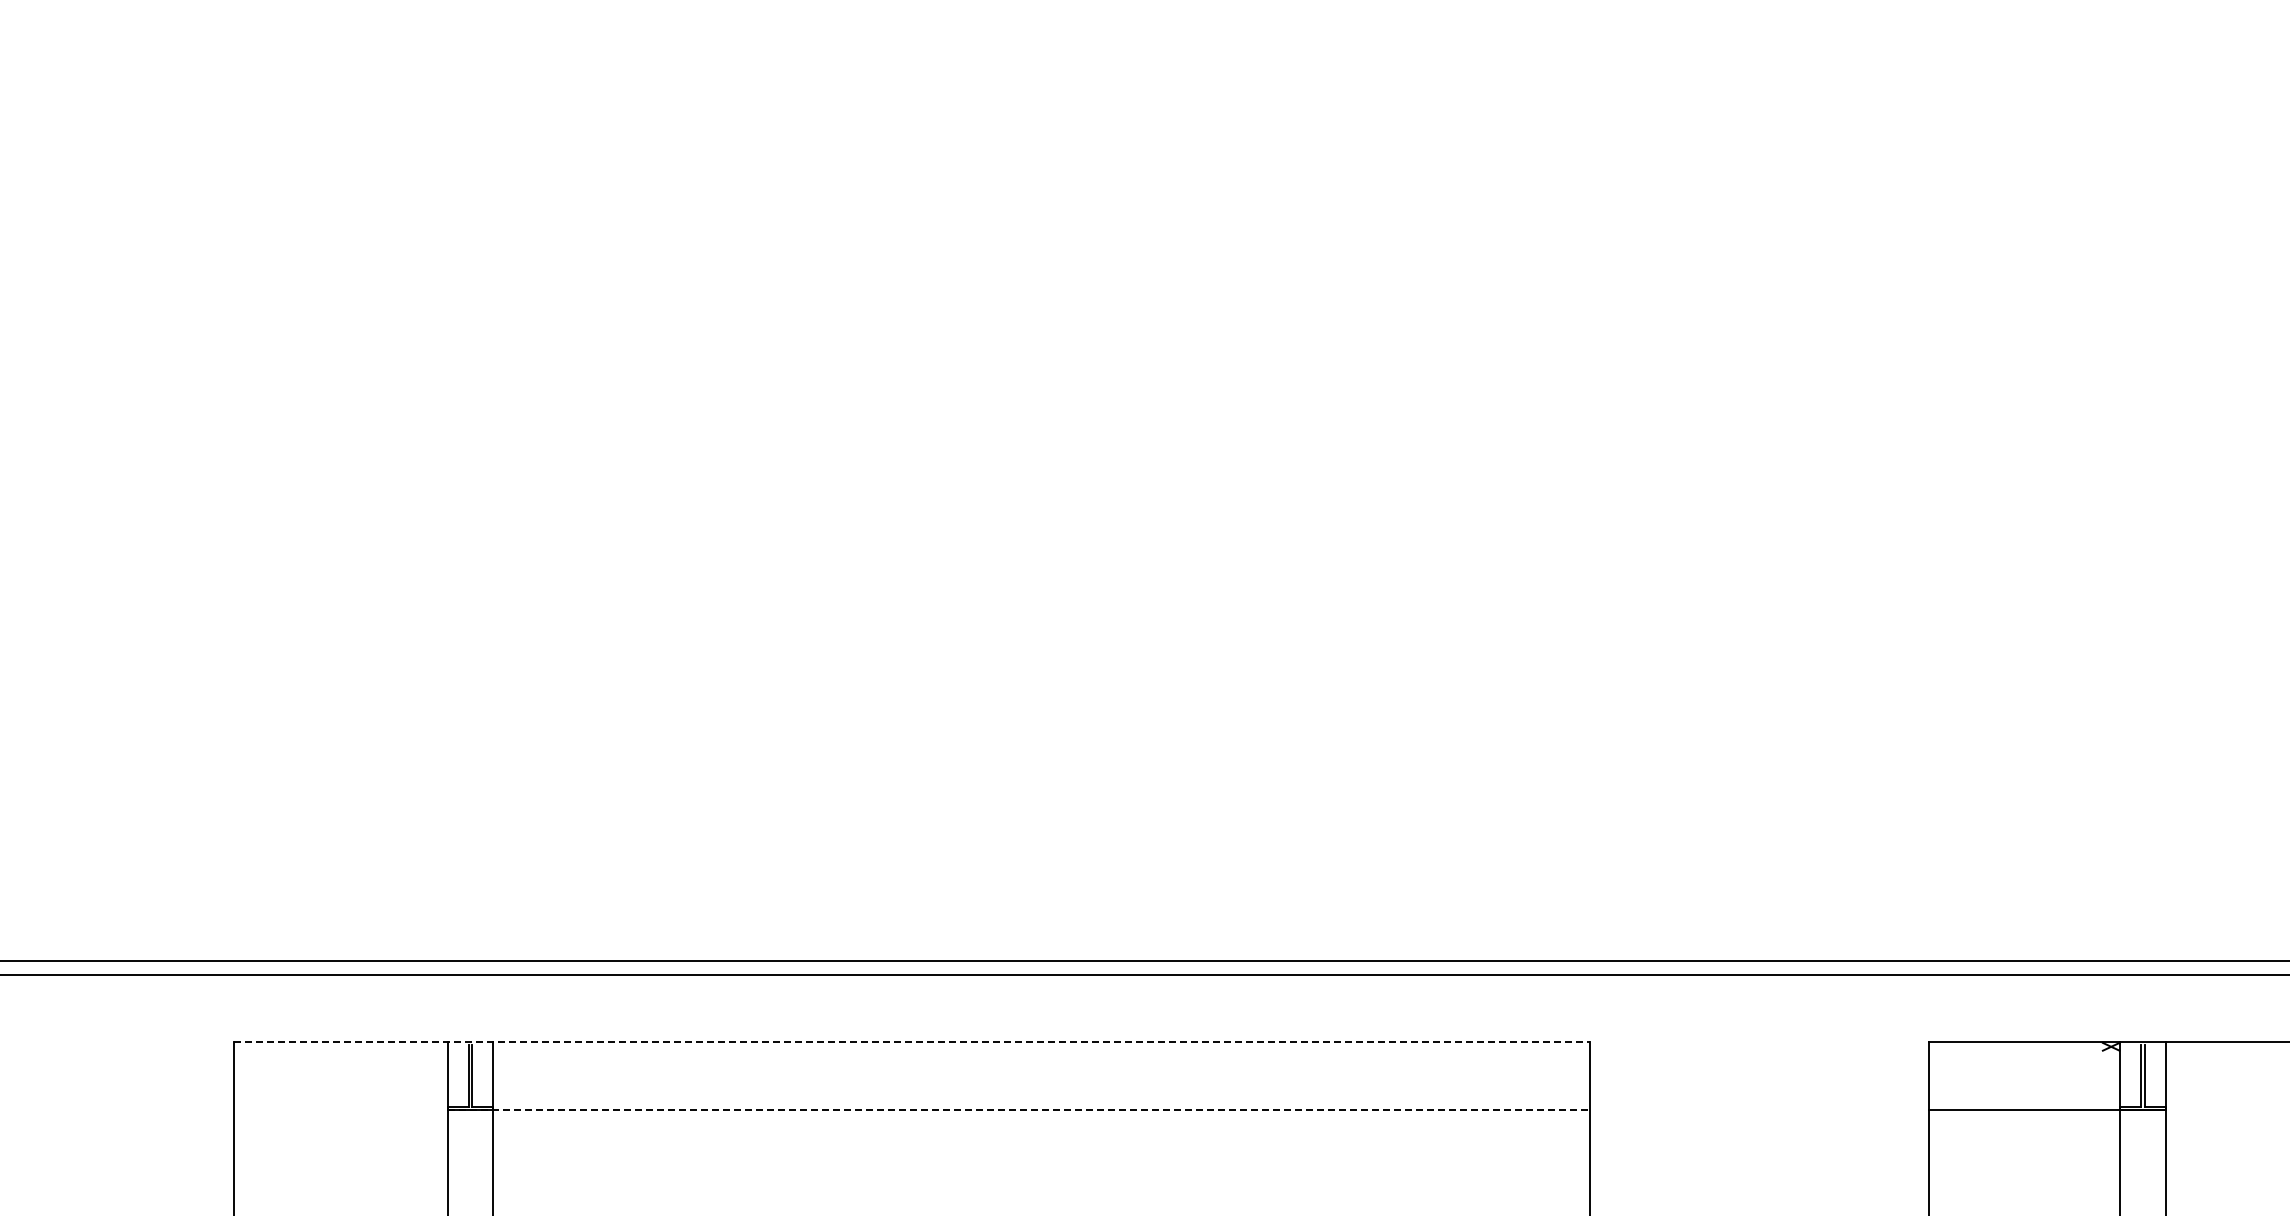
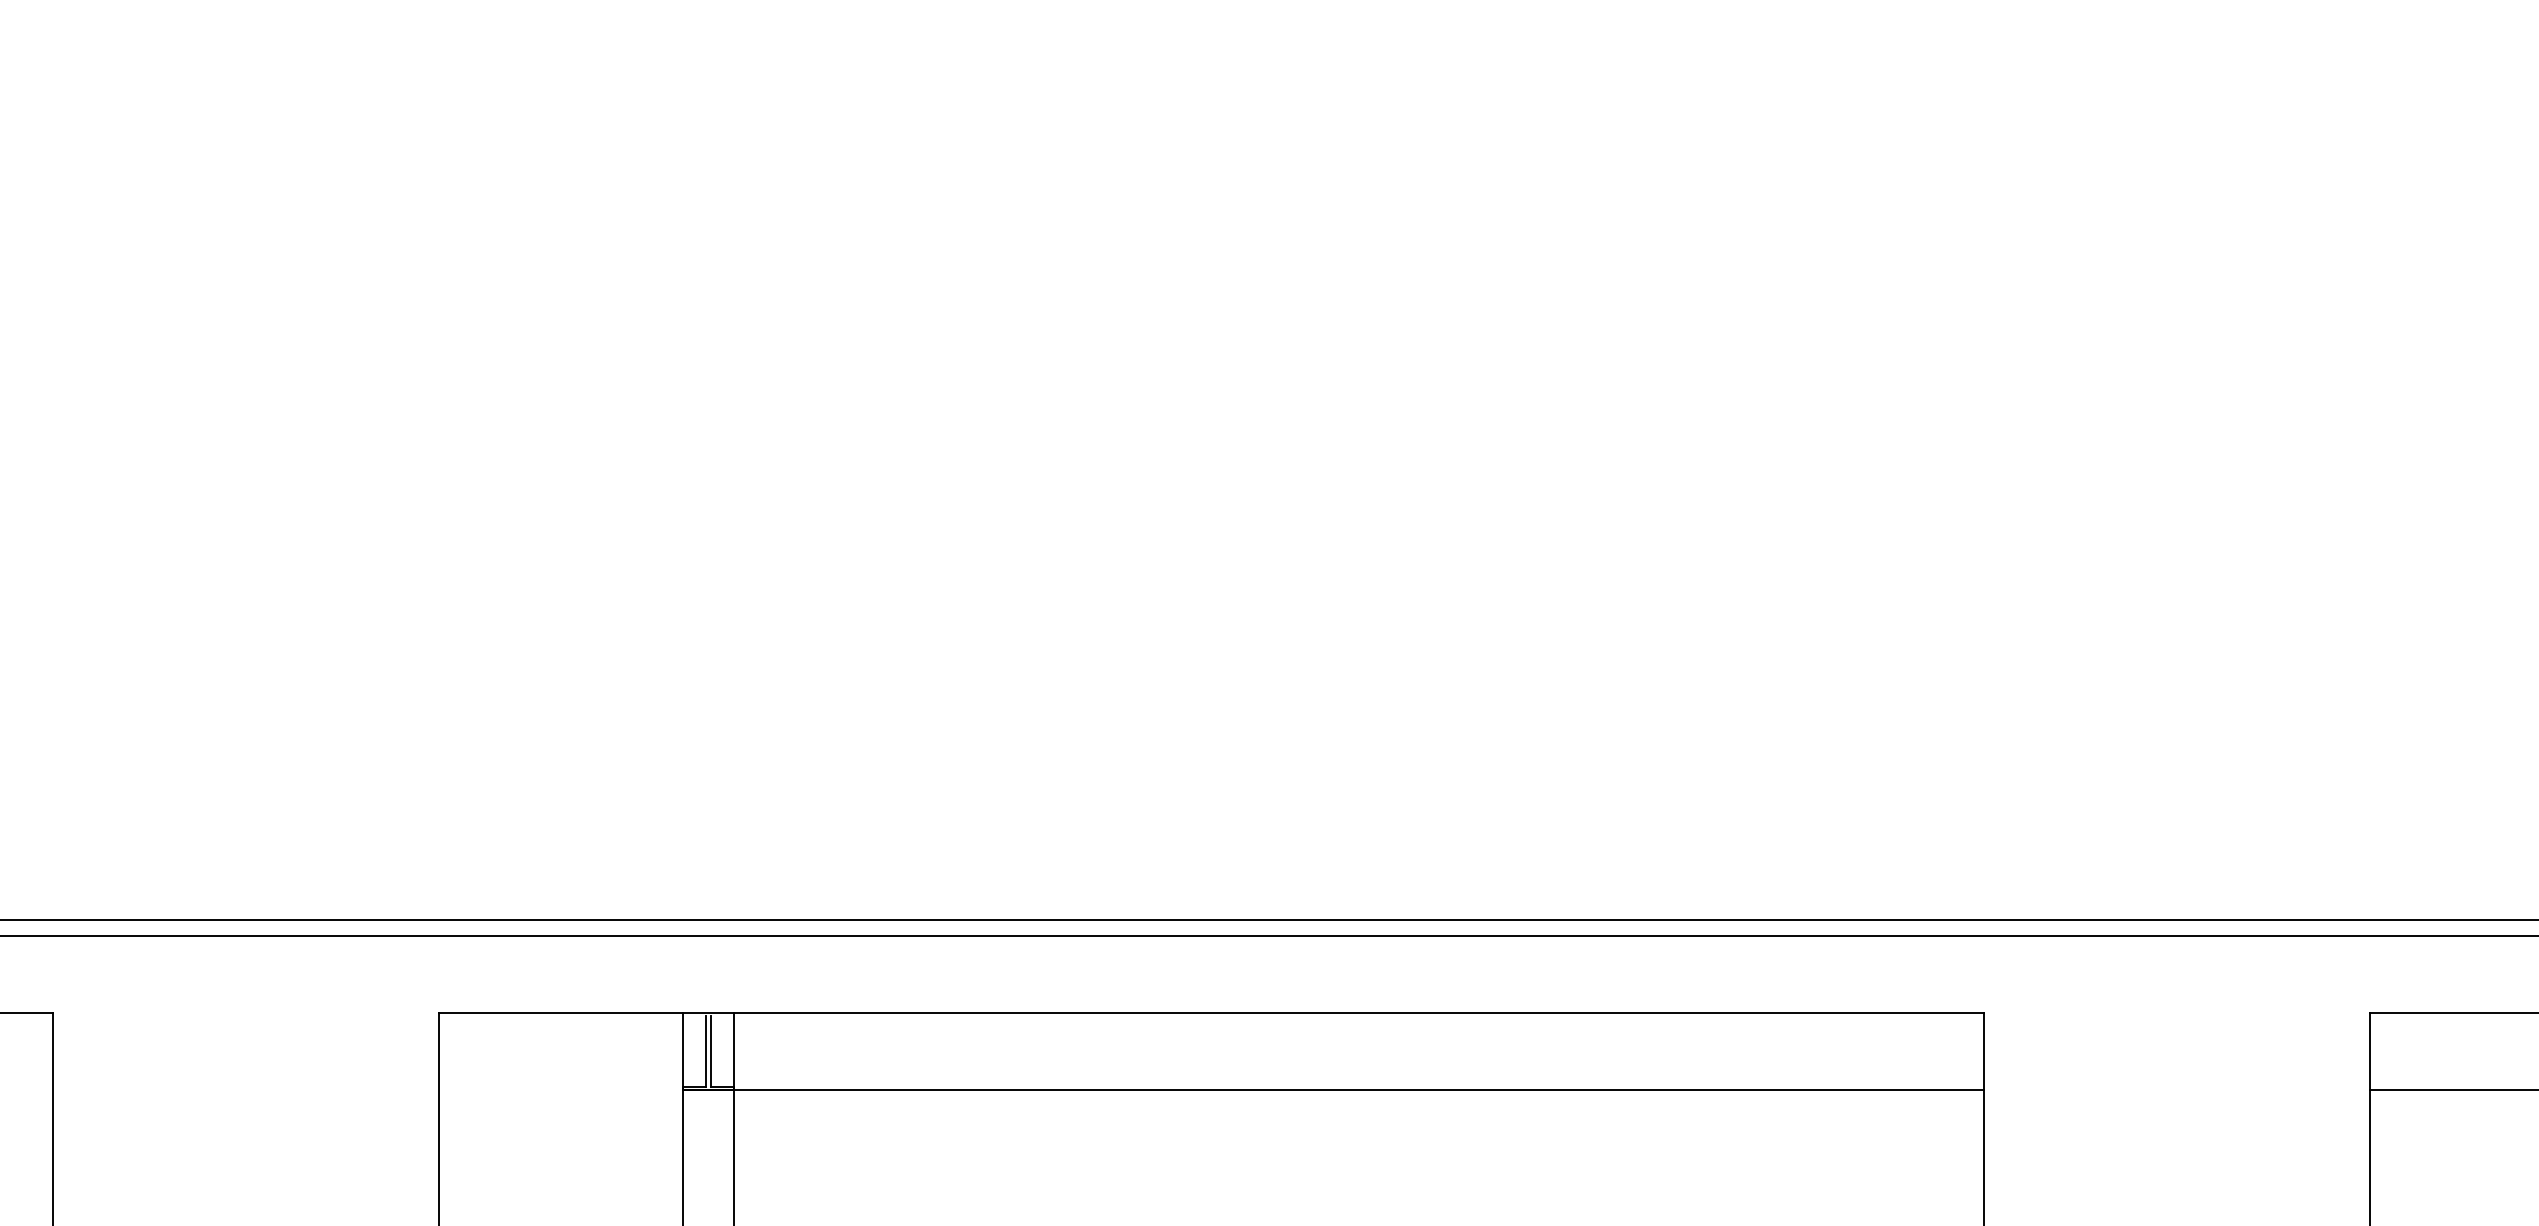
line: (912, 1042) -> (1211, 1013), dashed -> solid
line: (1019, 1110) -> (1333, 1090), dashed -> solid

